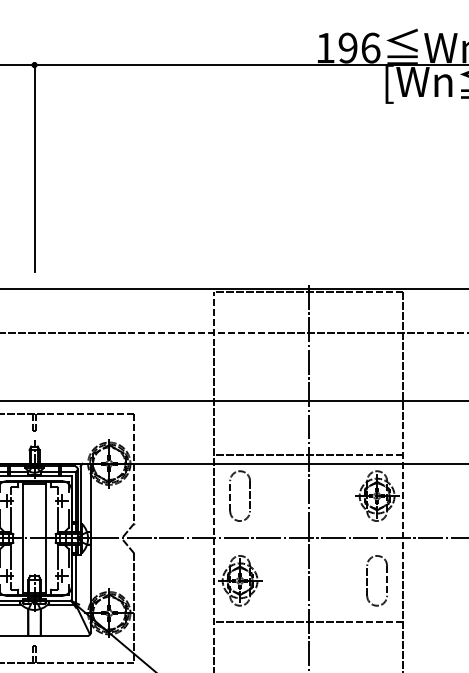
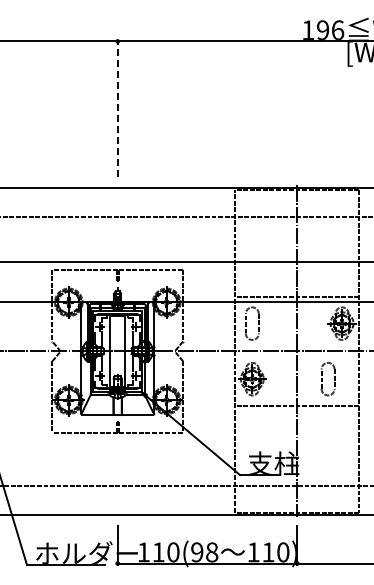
line: (34, 167) -> (117, 108), solid -> dashed
part: (376, 581) -> (327, 379), moved

